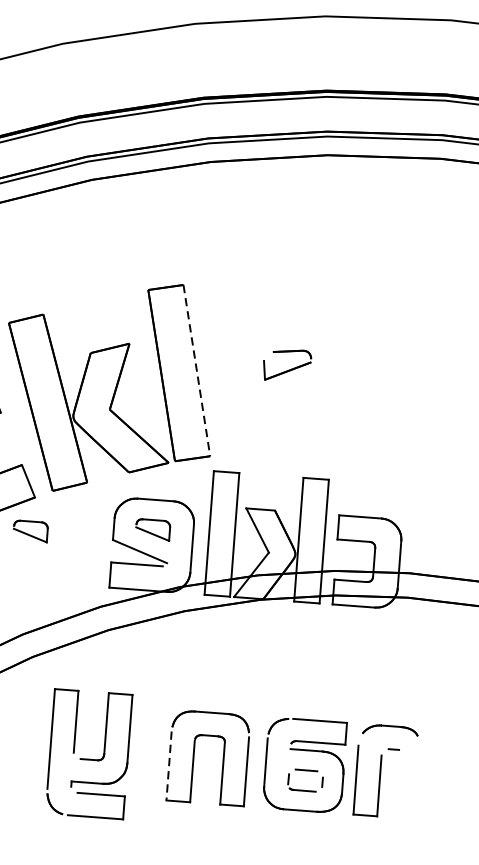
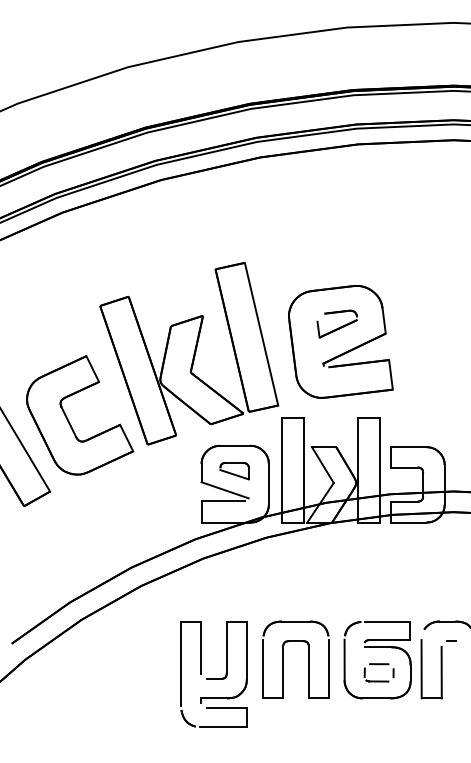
line: (196, 370) -> (261, 334), dashed -> solid
part: (294, 398) -> (345, 351), added
part: (30, 531) -> (131, 480), removed
part: (88, 754) -> (213, 674), moved
line: (169, 766) -> (263, 669), dashed -> solid

